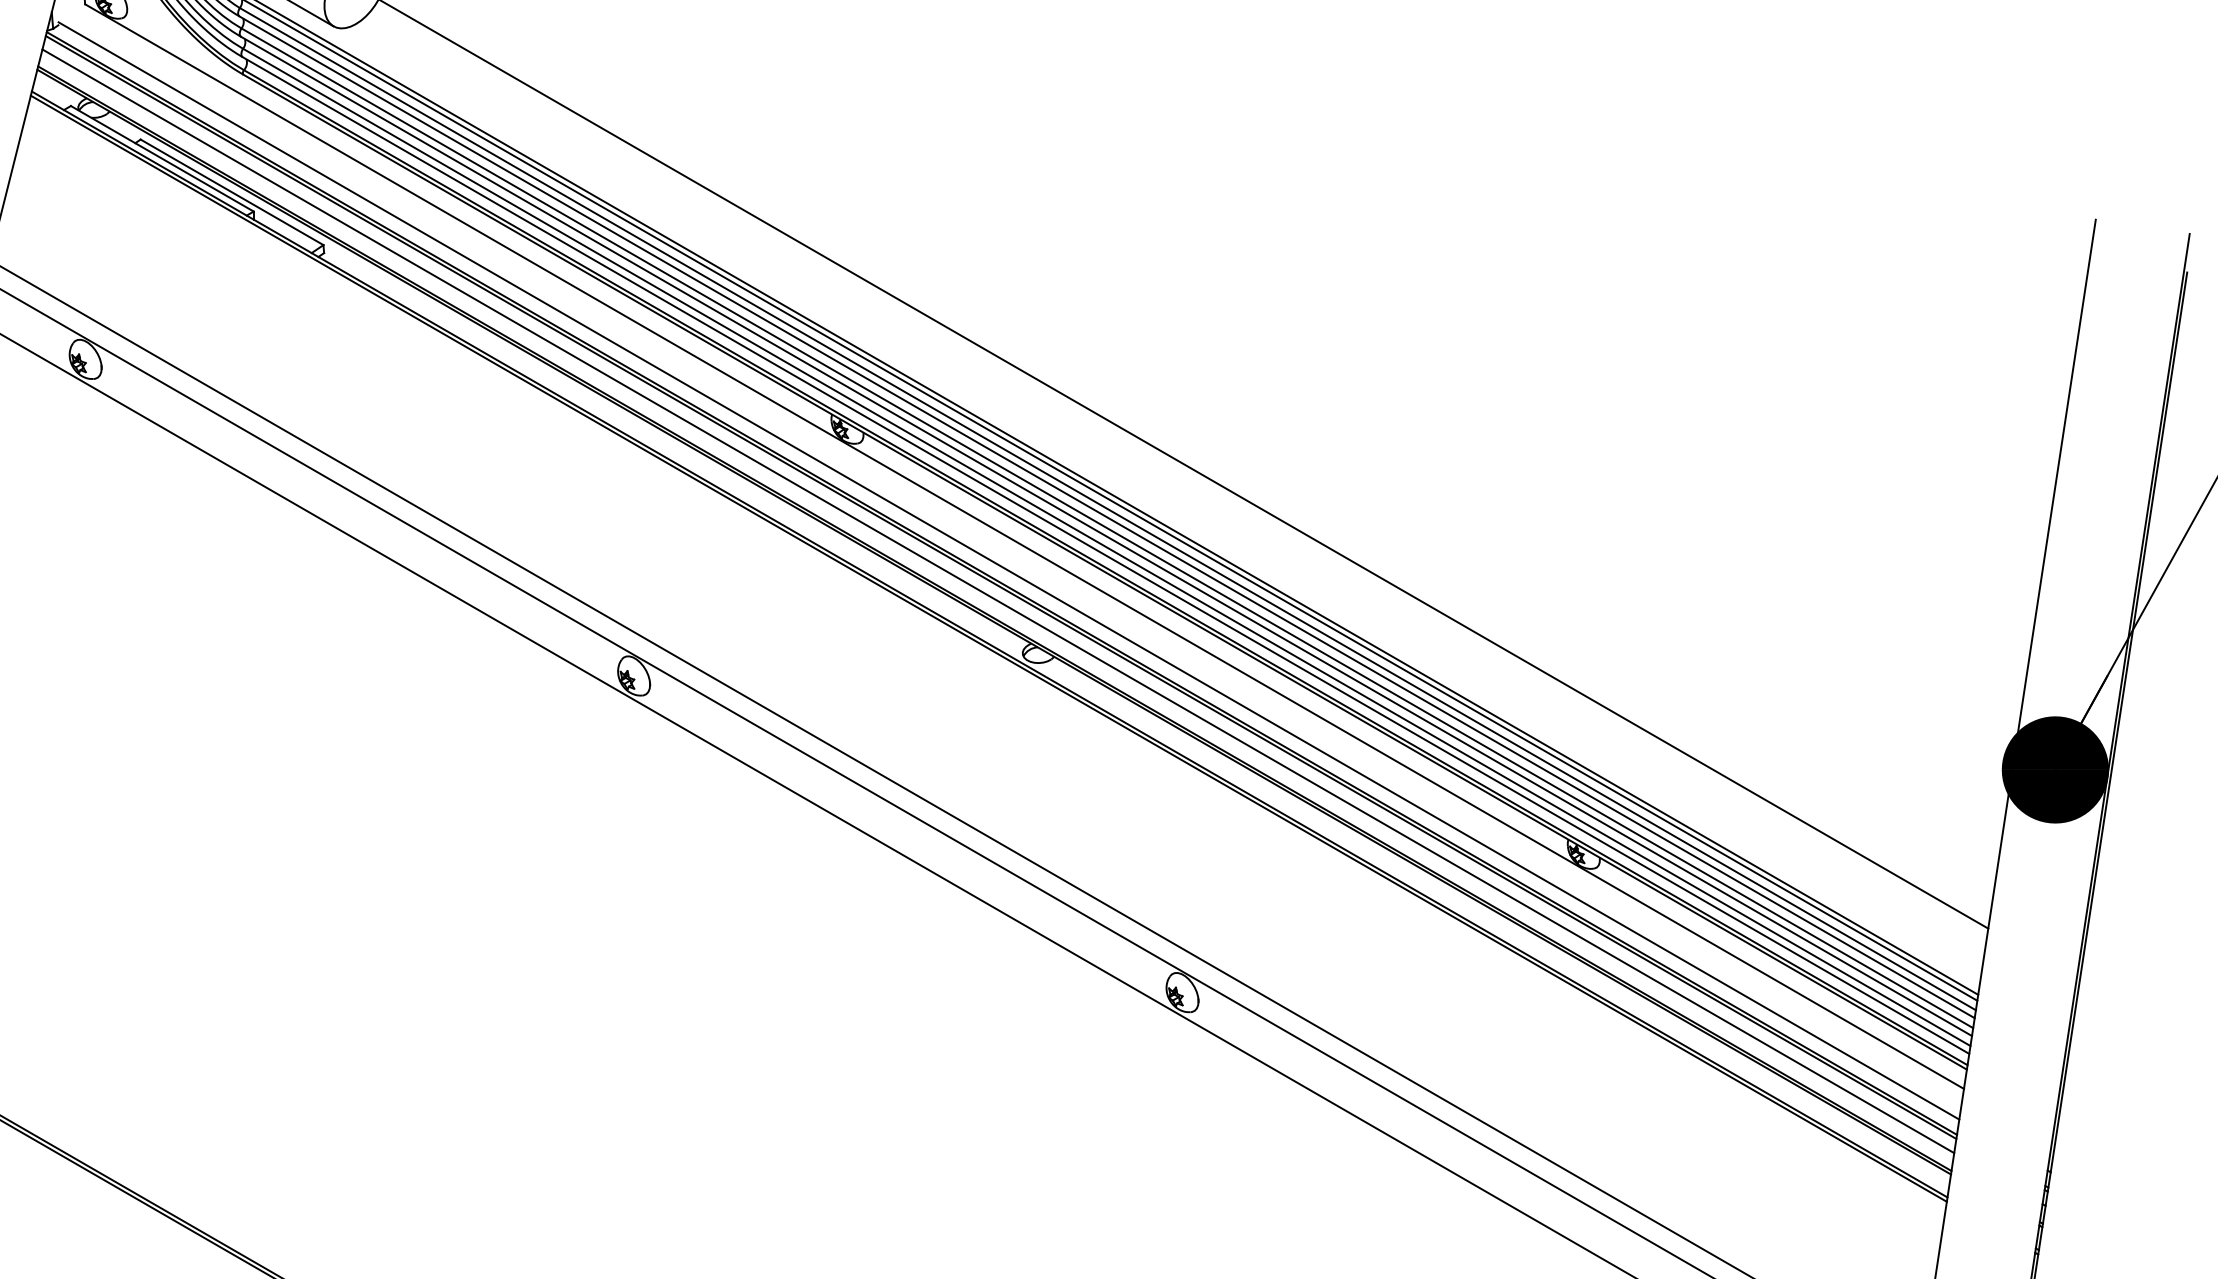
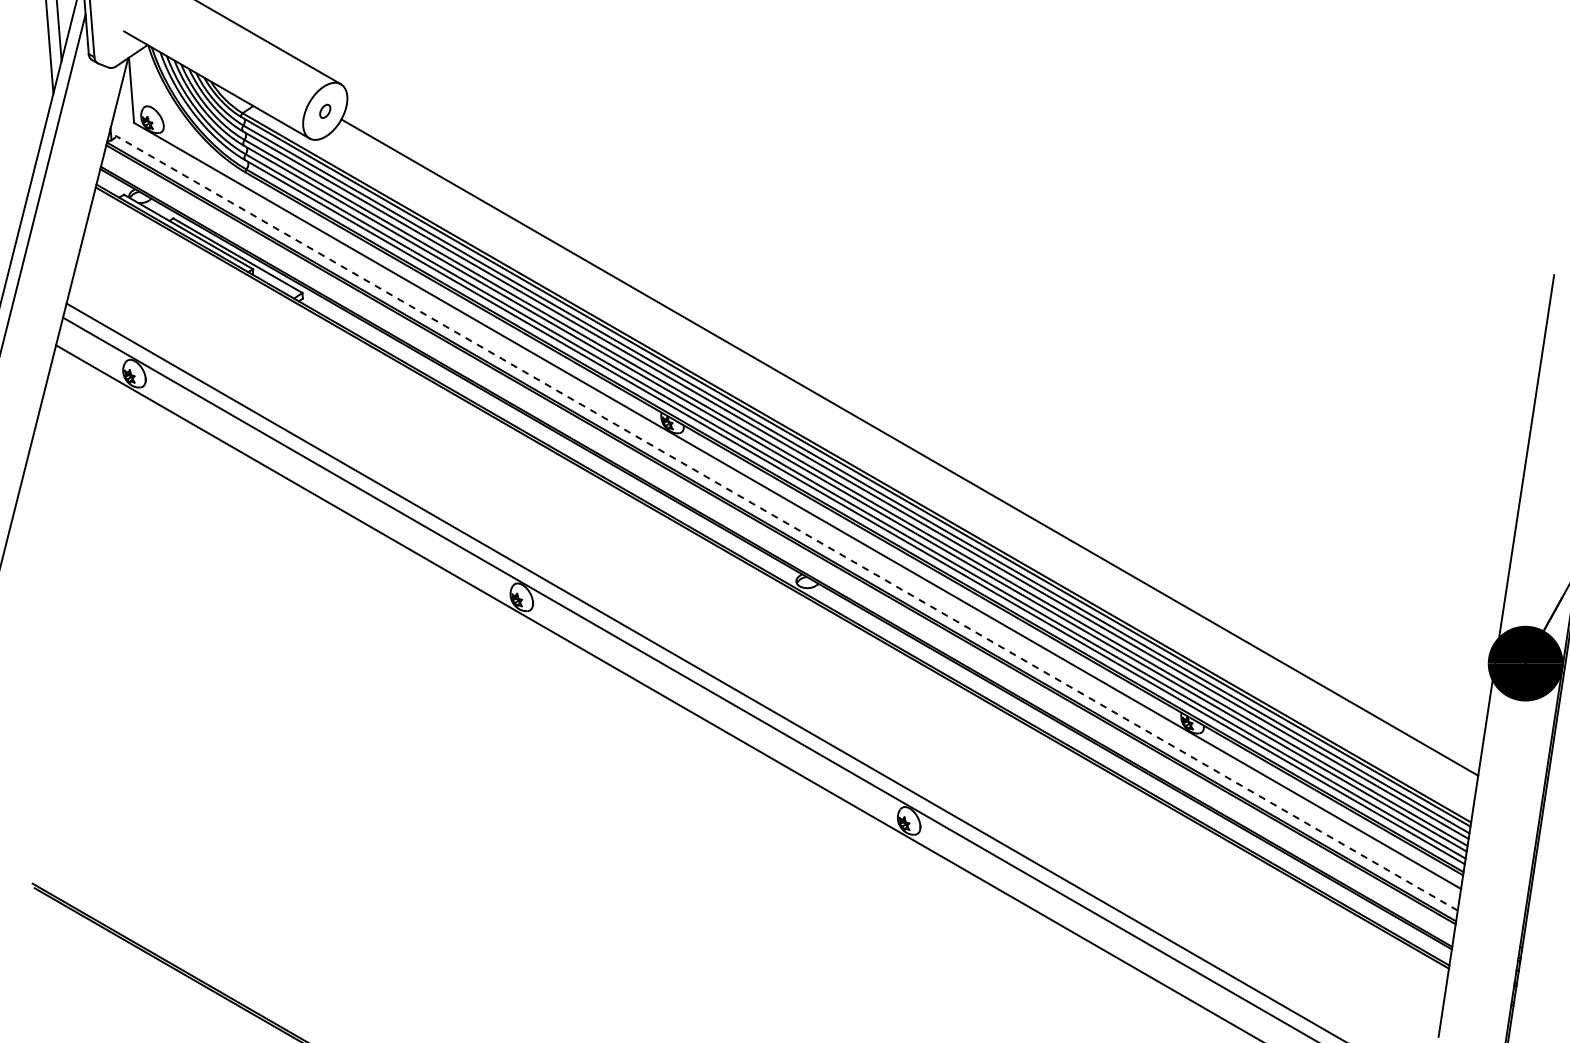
line: (1008, 570) -> (786, 522), solid -> dashed
line: (997, 601) -> (778, 544), removed

